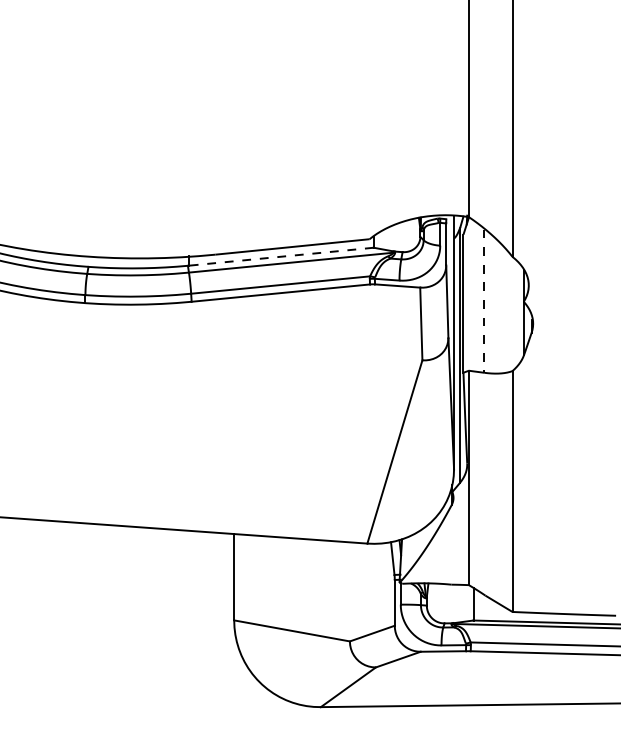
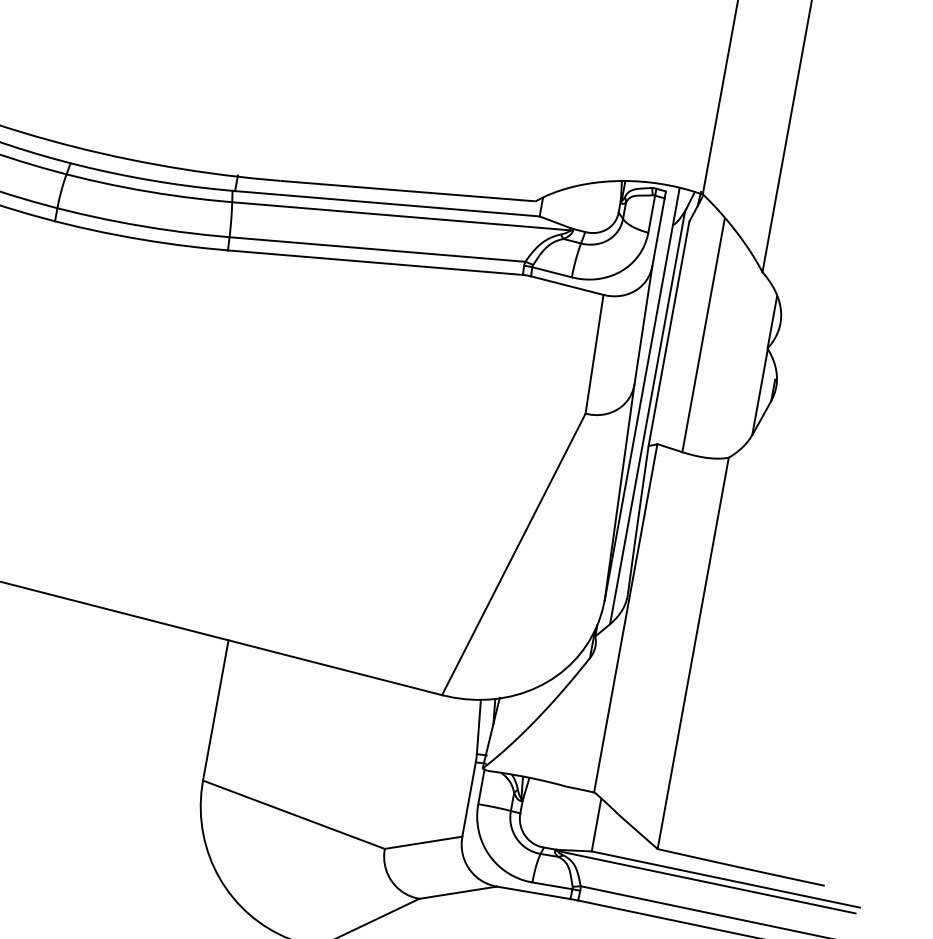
line: (281, 256) -> (387, 203), dashed -> solid
line: (484, 301) -> (703, 336), dashed -> solid

